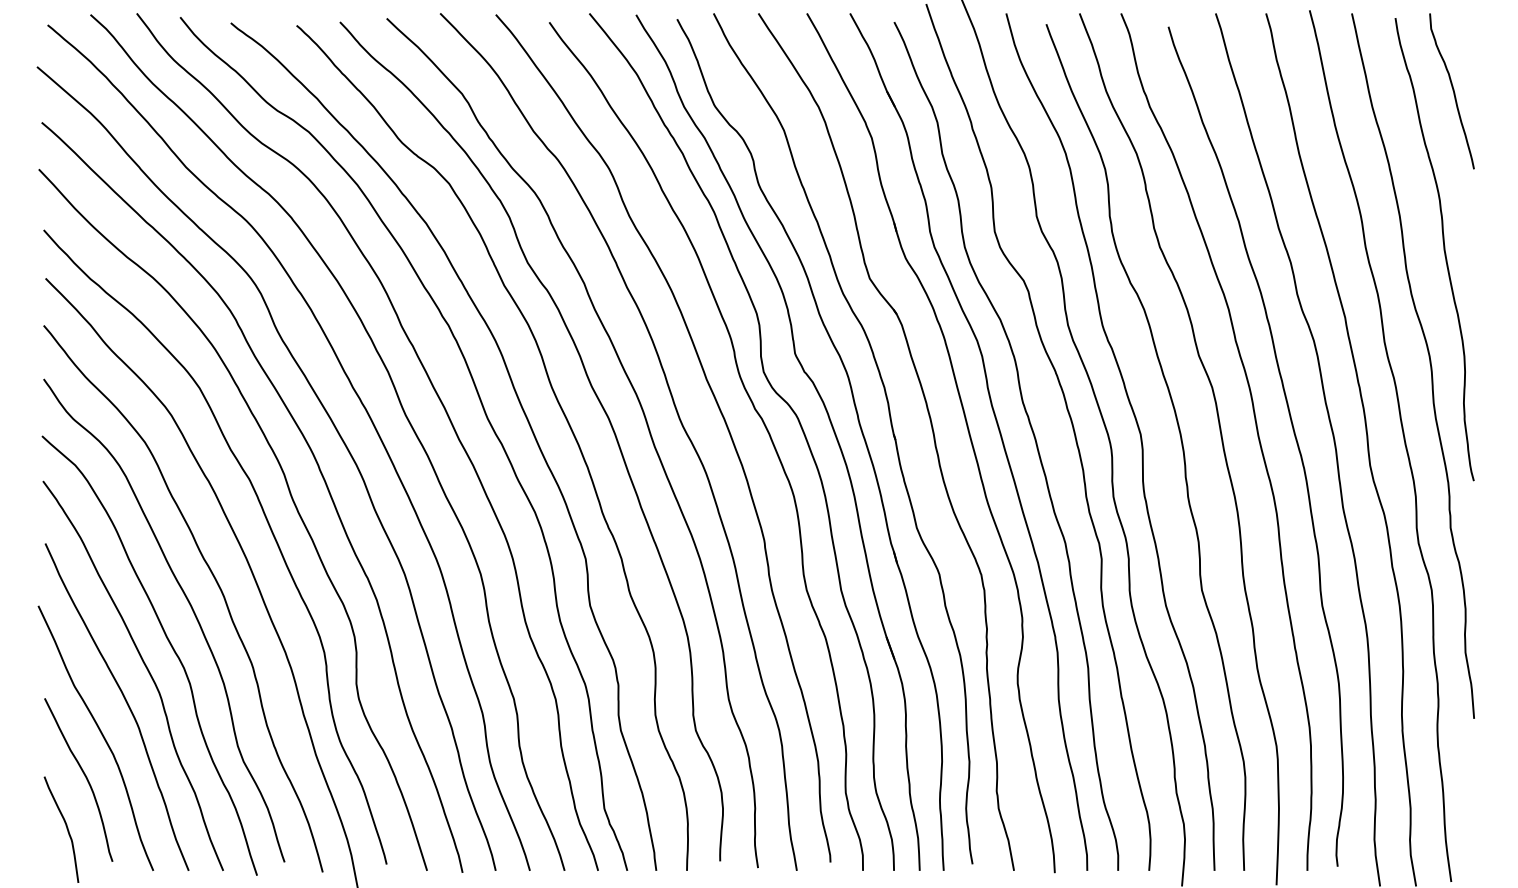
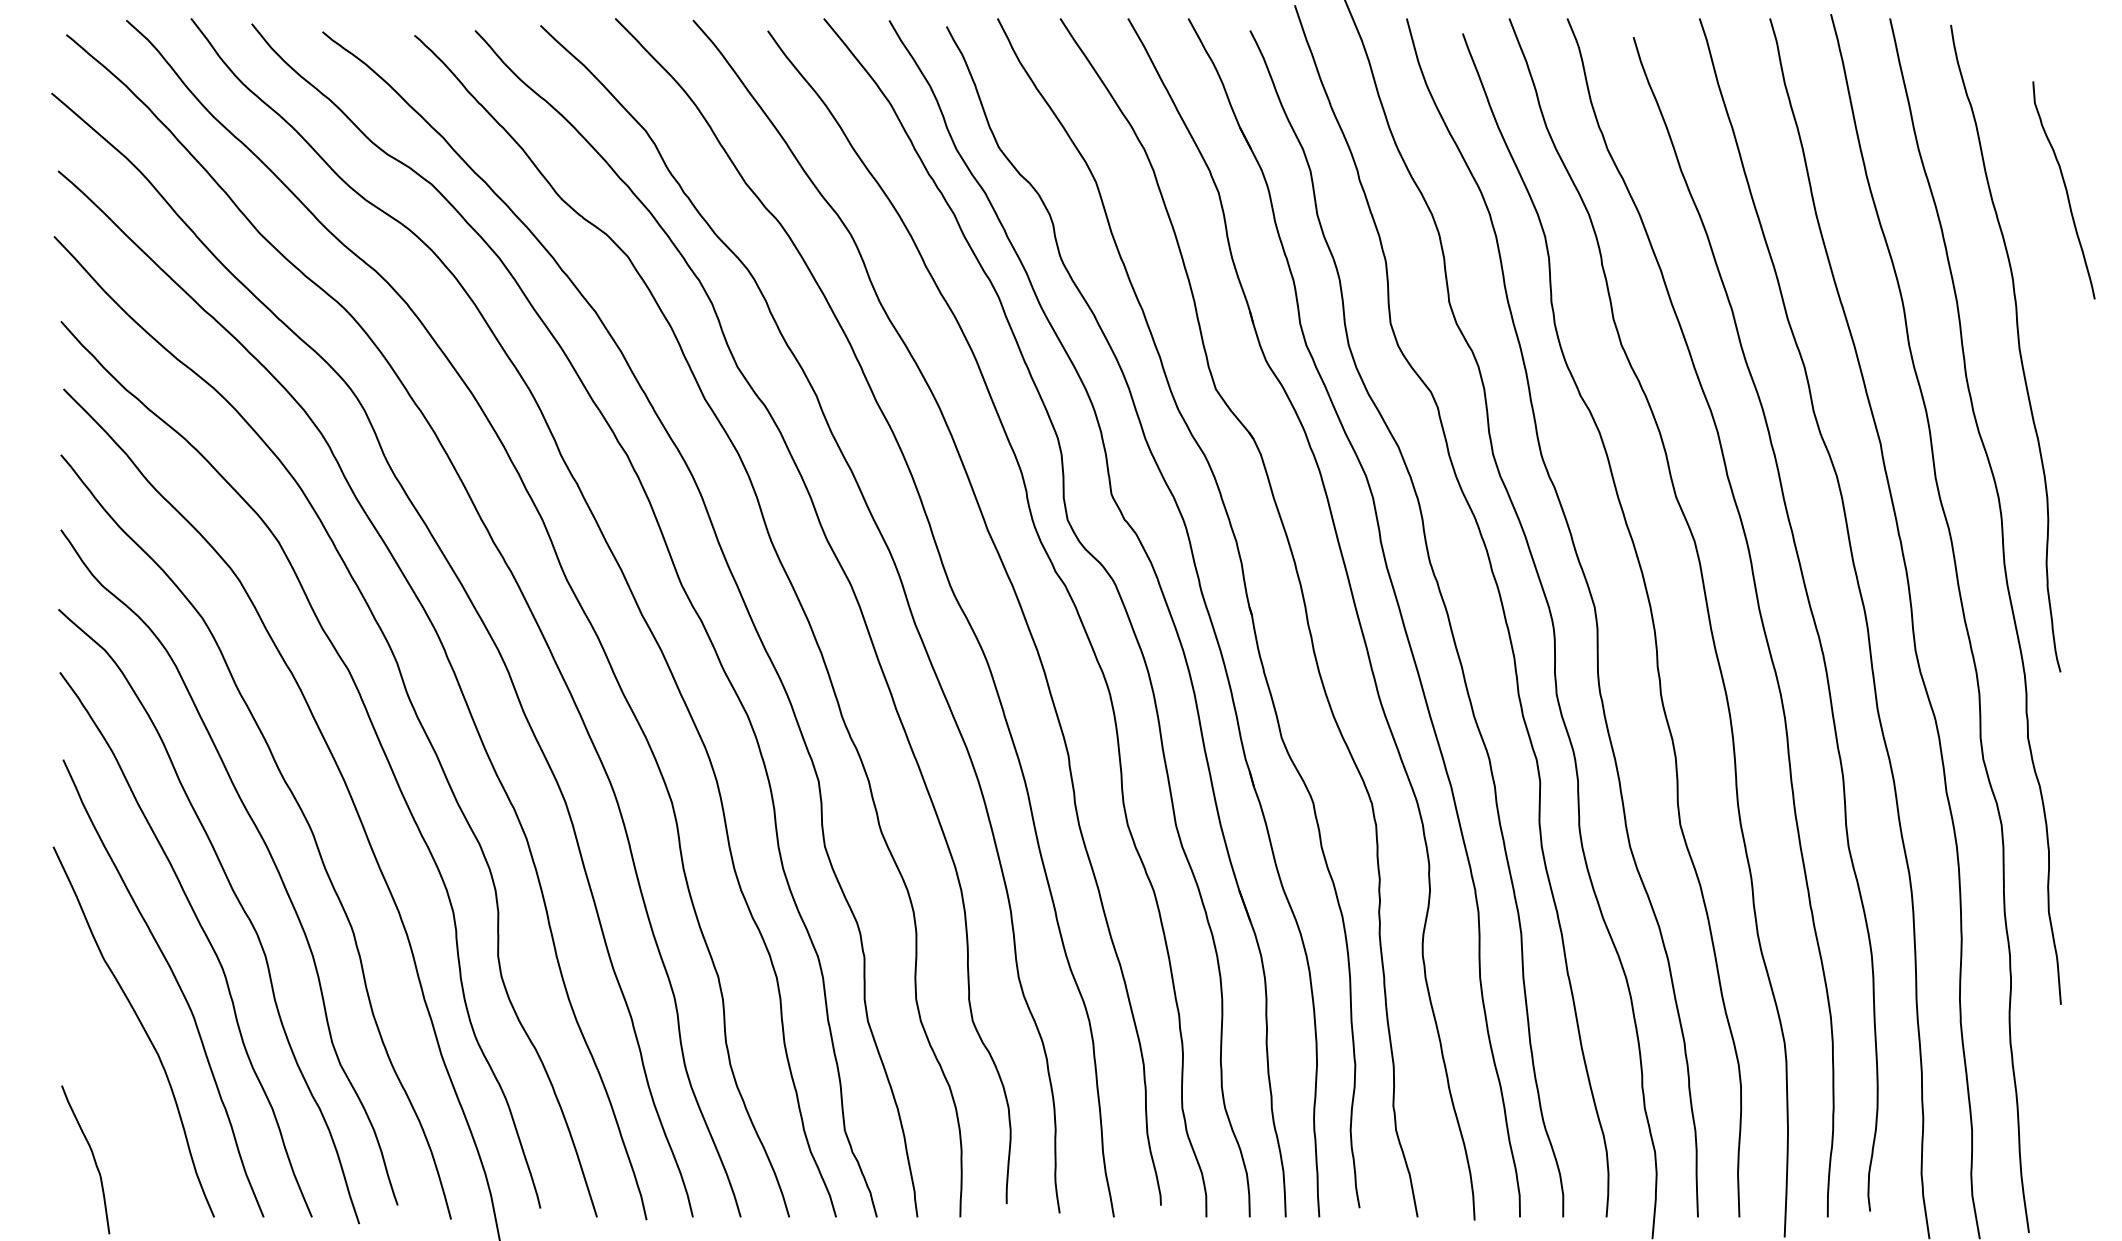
curve: (1453, 91) -> (2065, 190), moved
curve: (84, 776) -> (118, 1085), removed

